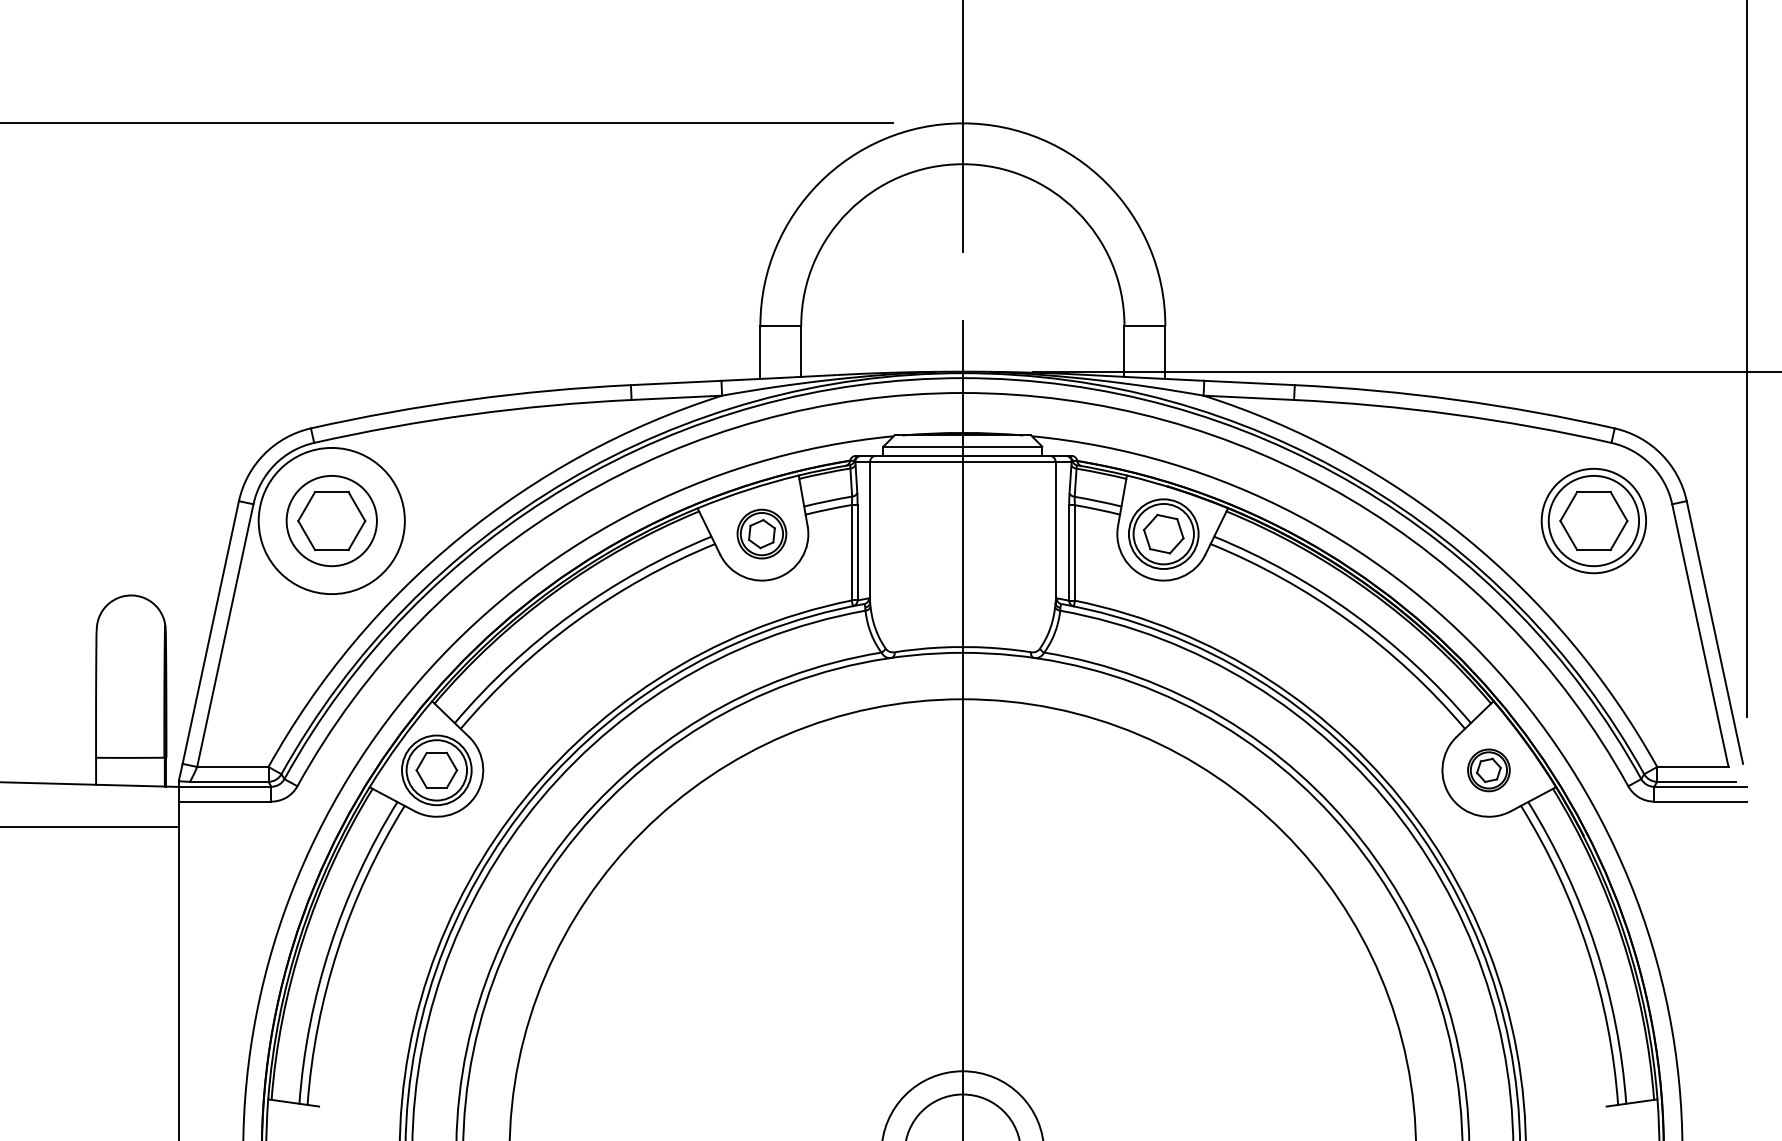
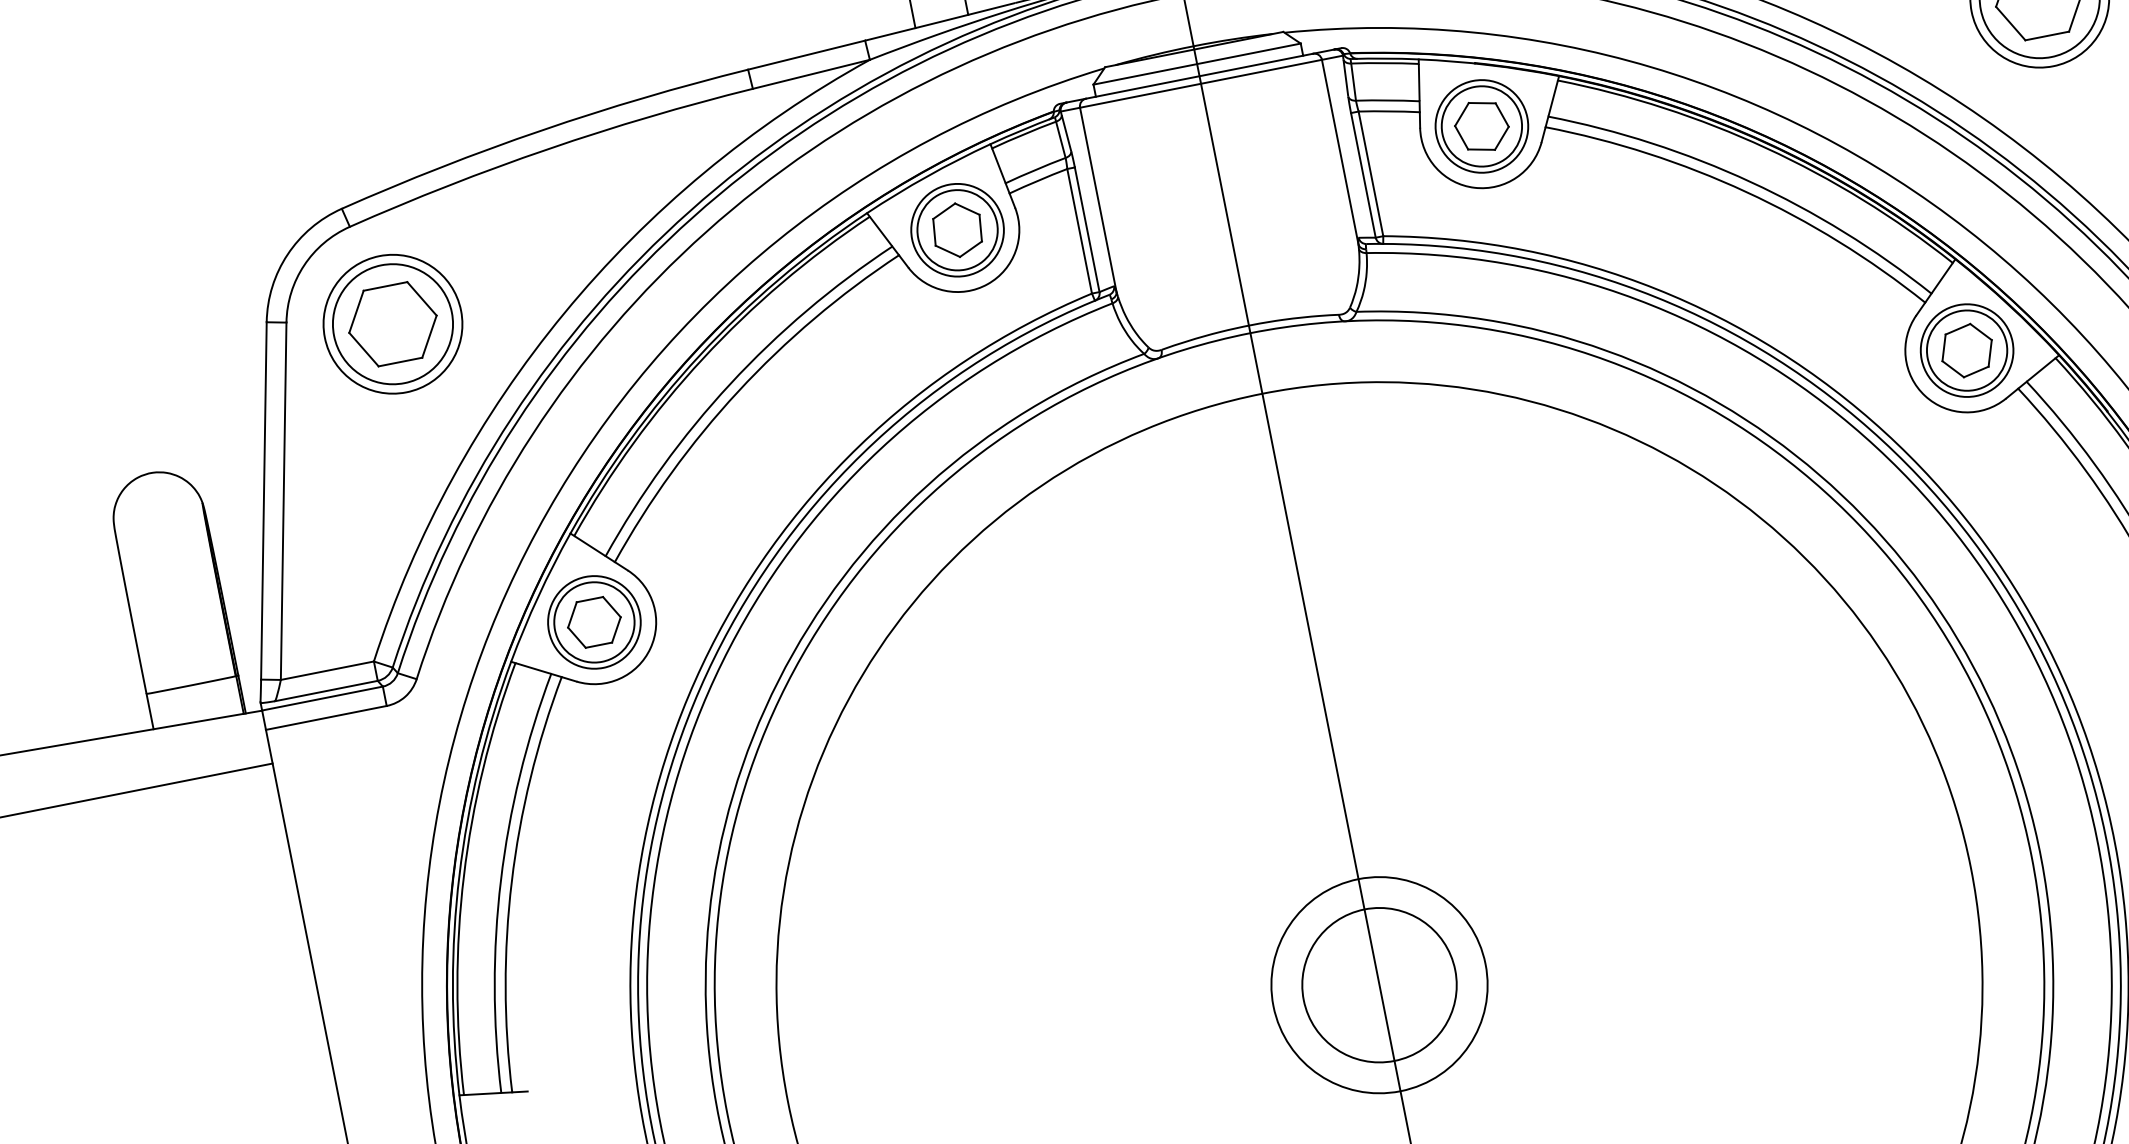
circle: (331, 520) -> (392, 323), size x0.71
part: (761, 533) -> (956, 229), size x1.43
part: (1488, 770) -> (1966, 350), size x1.67

